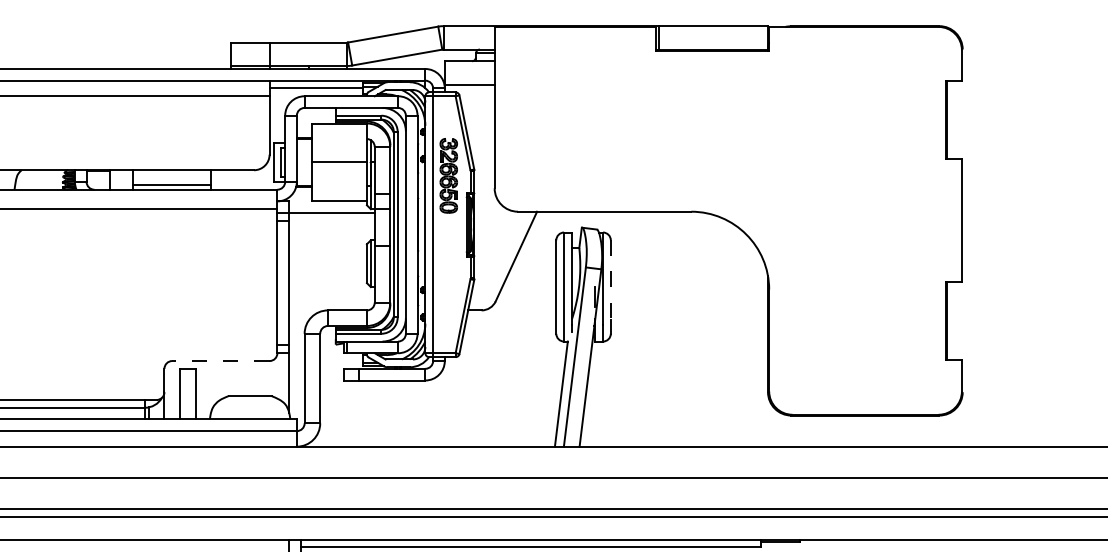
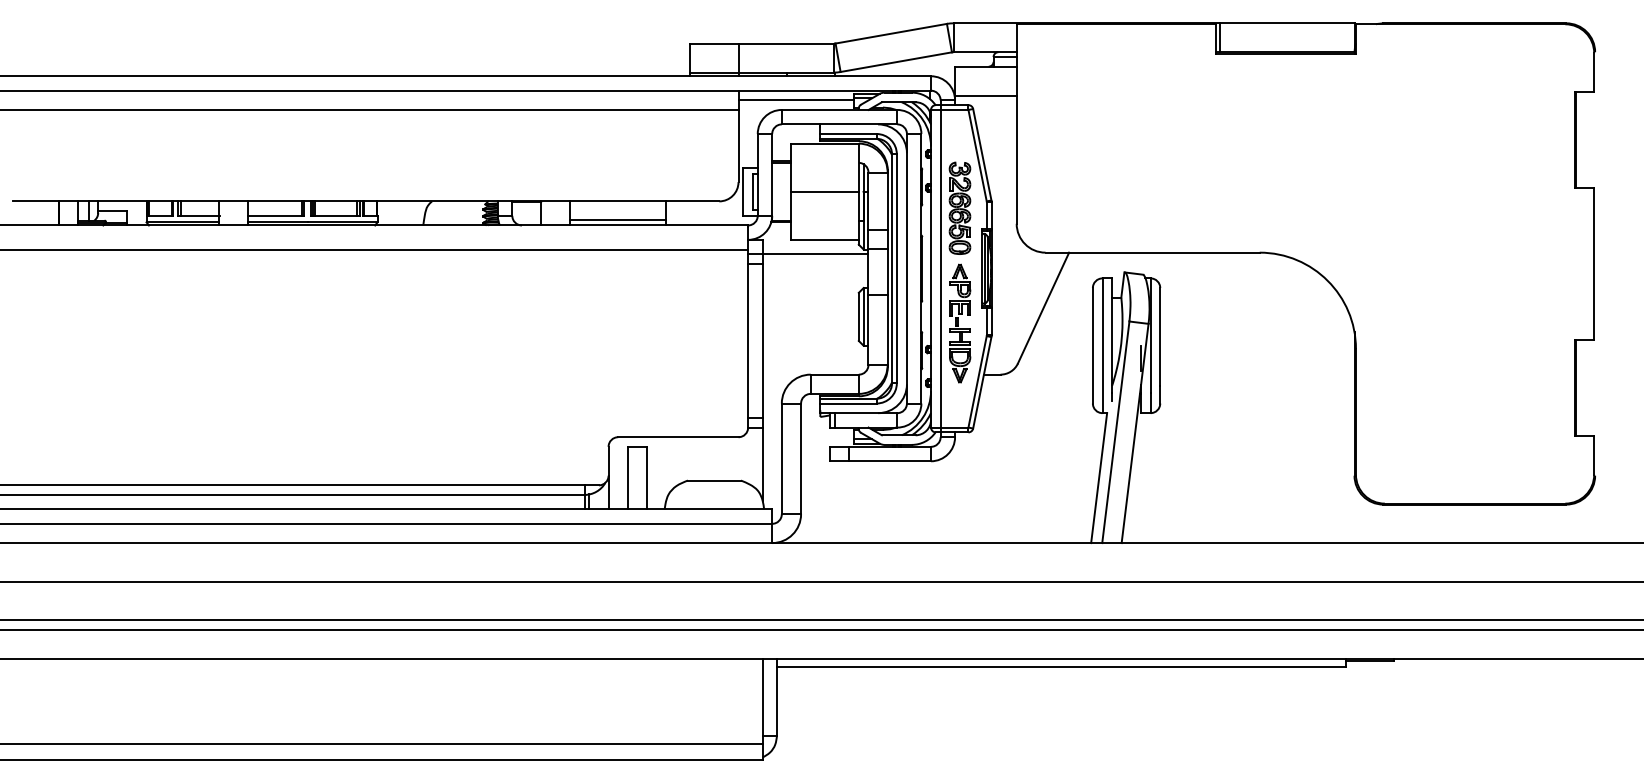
part: (449, 269) -> (960, 323), added
line: (611, 280) -> (1160, 337), dashed -> solid
line: (220, 361) -> (677, 437), dashed -> solid

